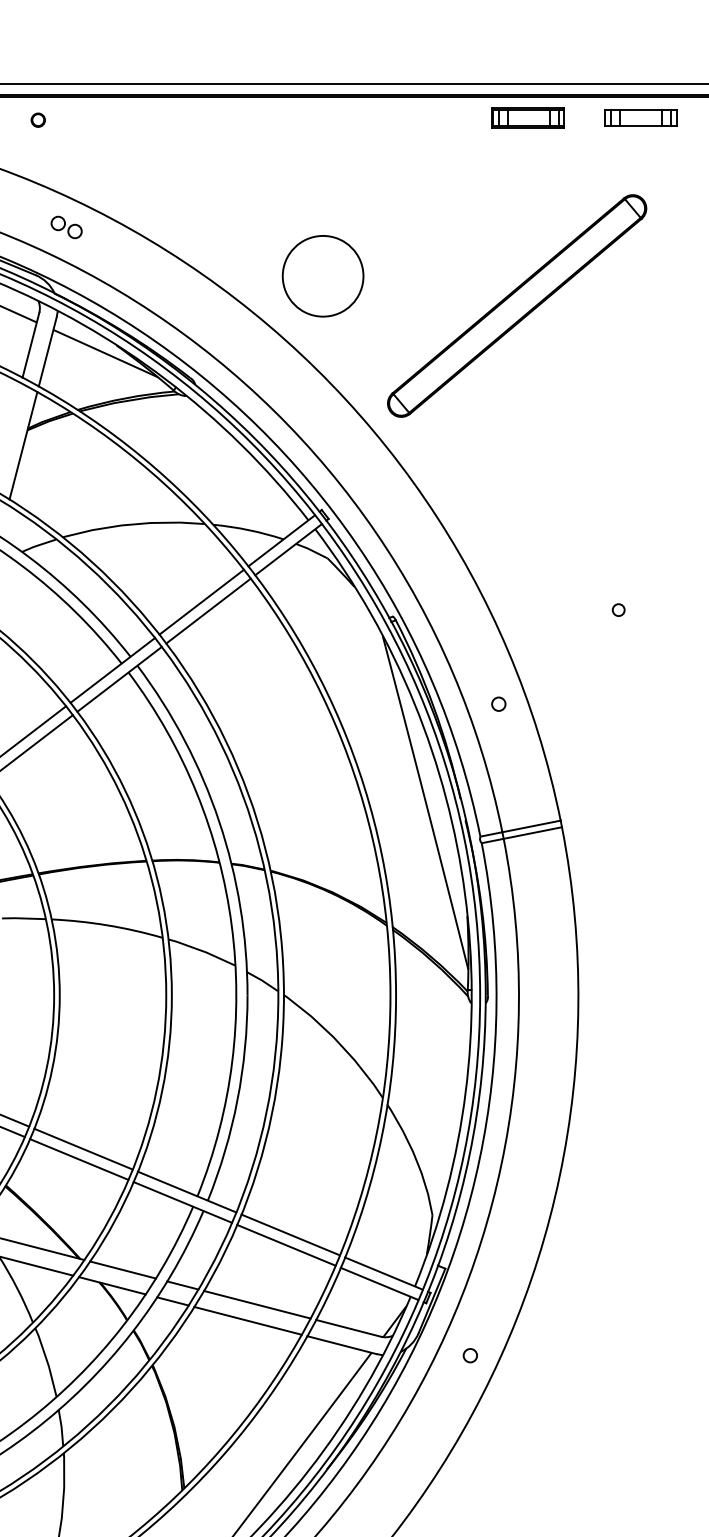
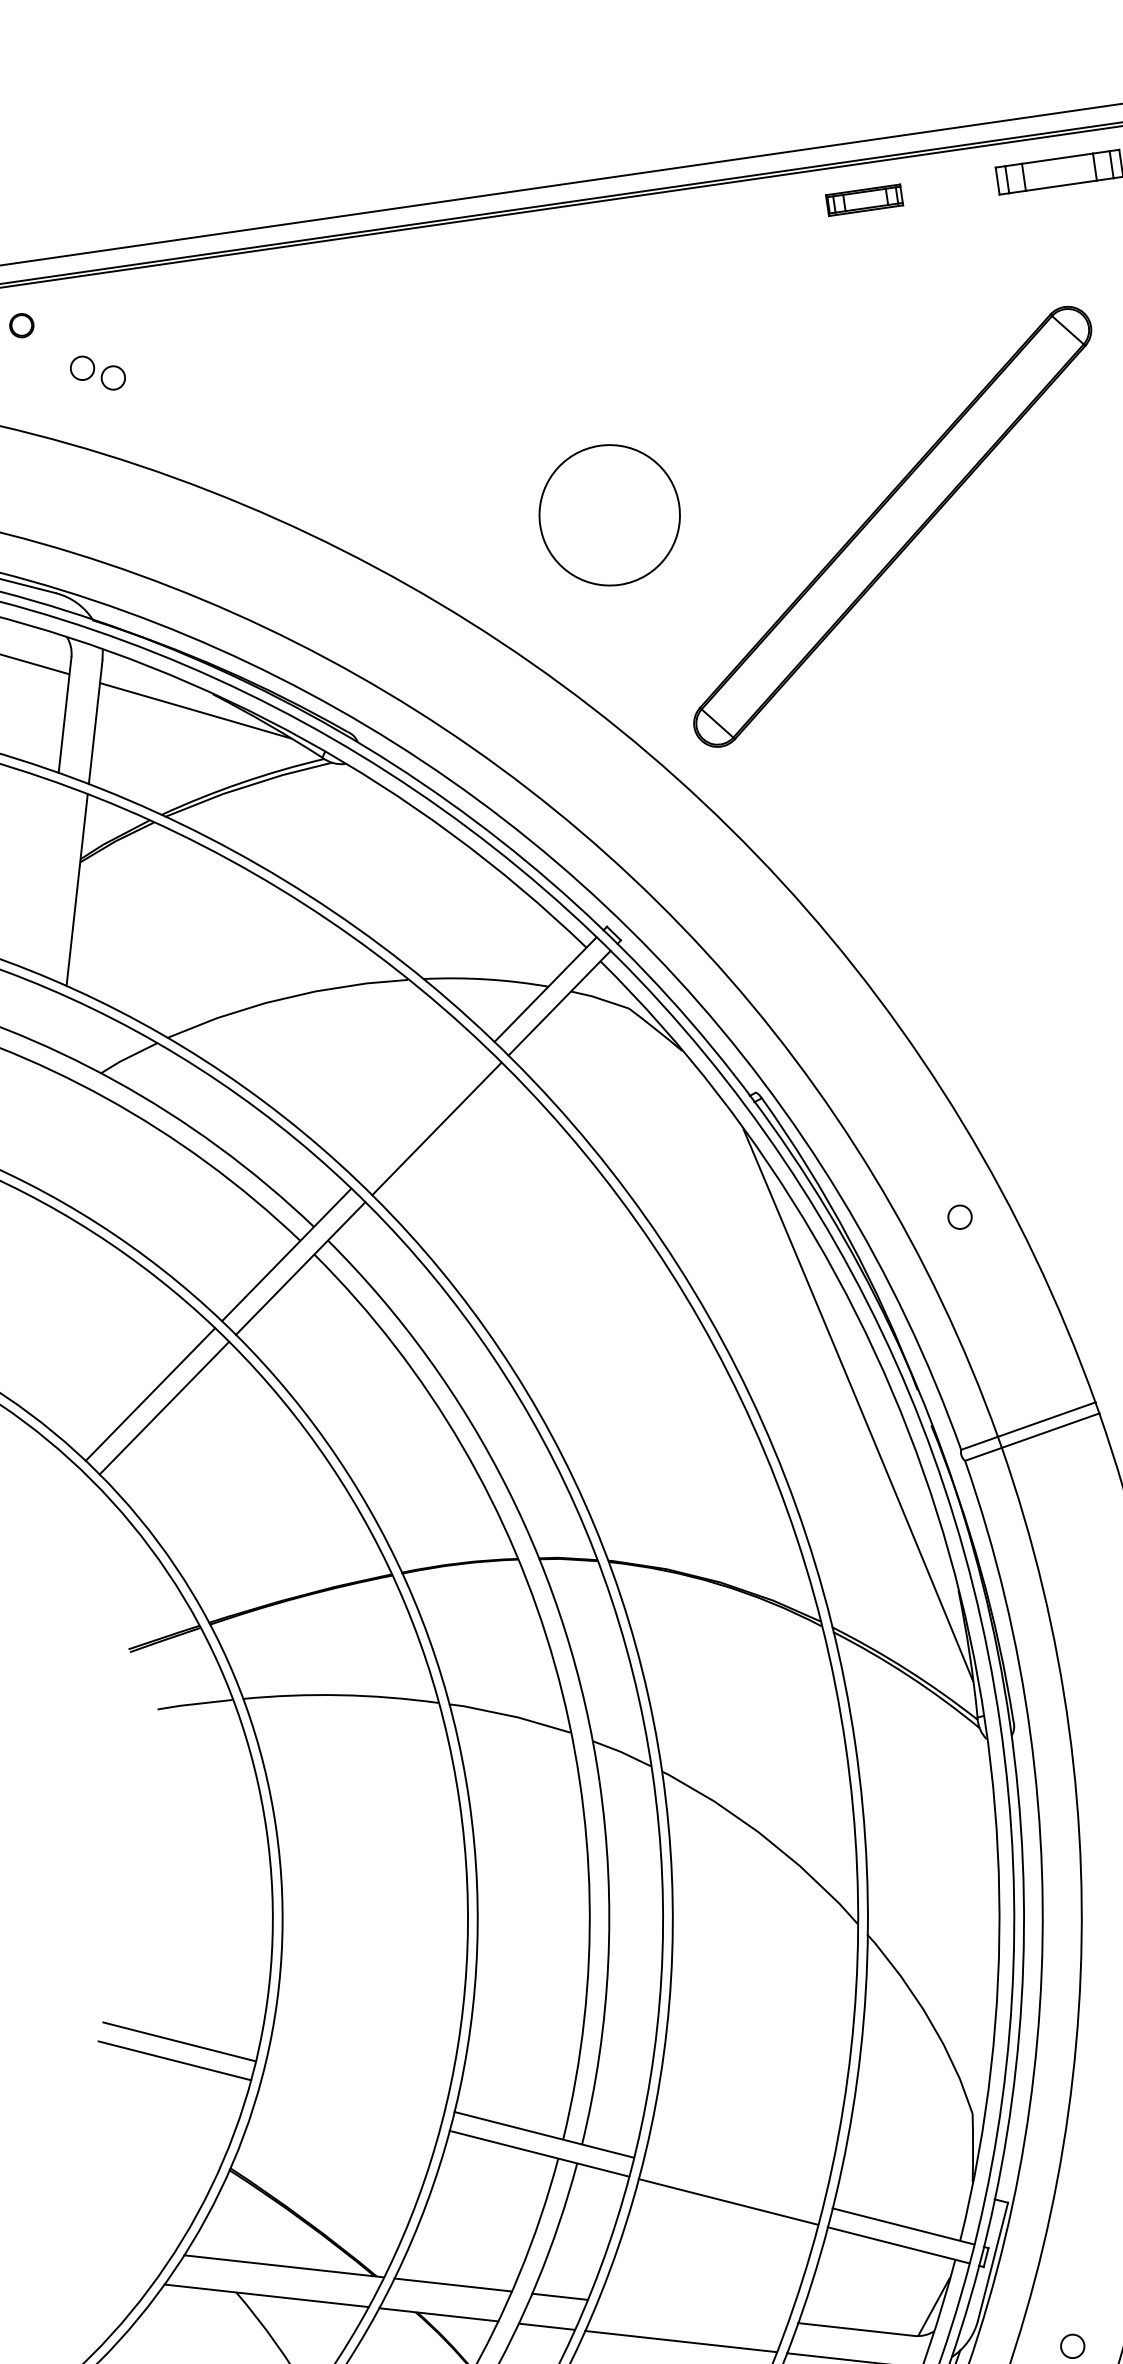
part: (527, 117) -> (863, 199), size x0.6
part: (66, 227) -> (97, 373), moved
circle: (322, 276) -> (608, 515), moved
line: (201, 601) -> (422, 1114), removed
line: (83, 1148) -> (354, 2085), removed
line: (79, 1159) -> (350, 2105), removed
line: (290, 1234) -> (732, 2182), removed
line: (257, 1304) -> (693, 2311), removed

